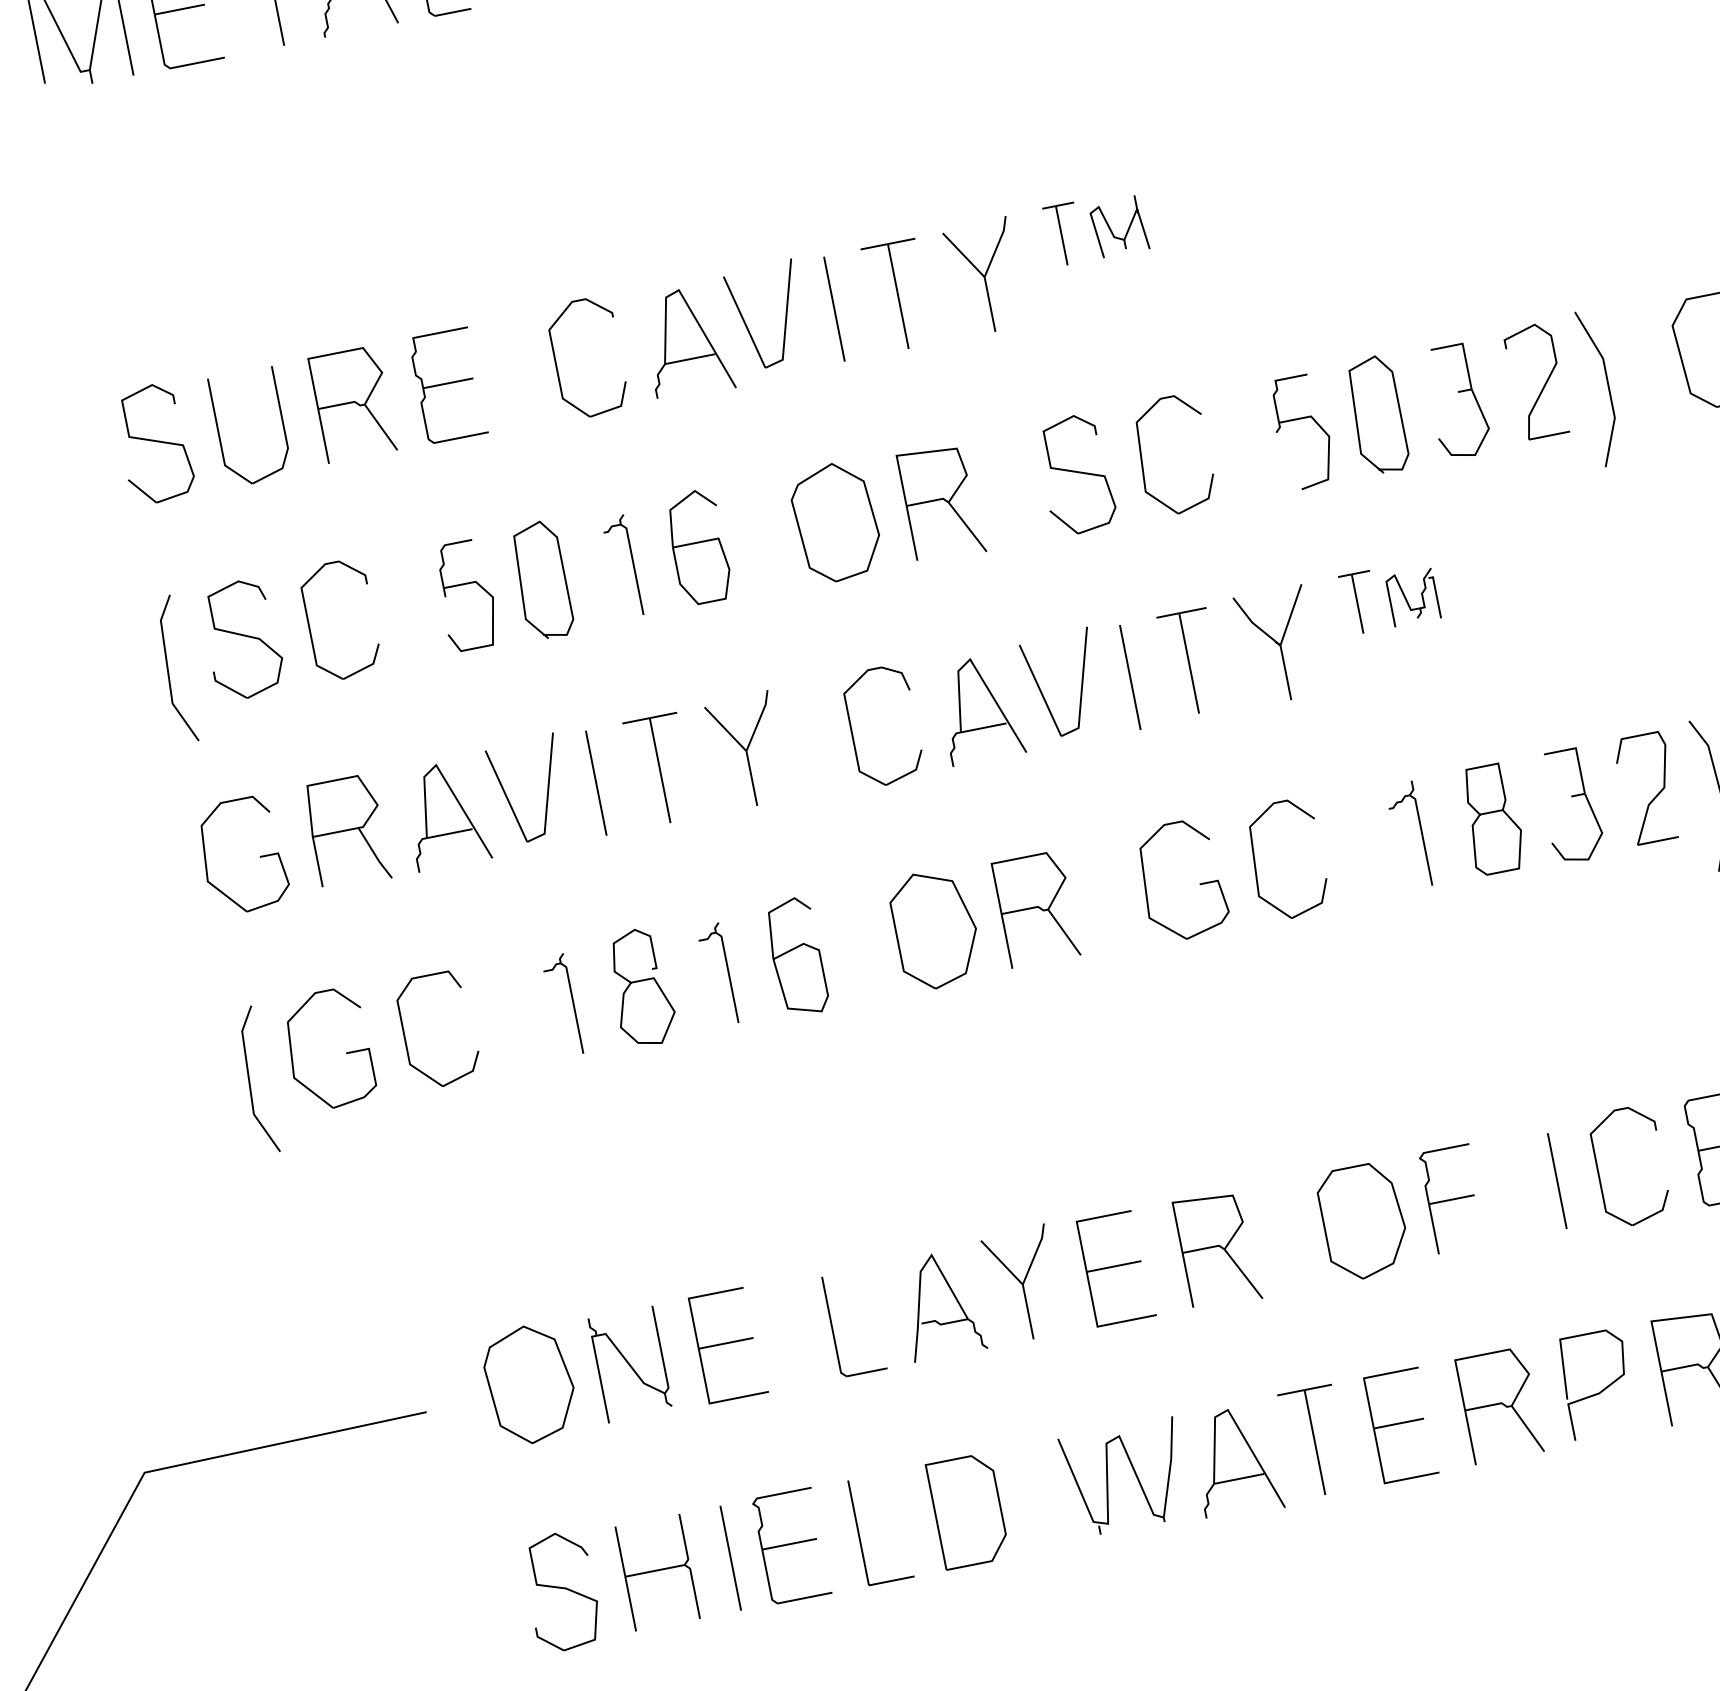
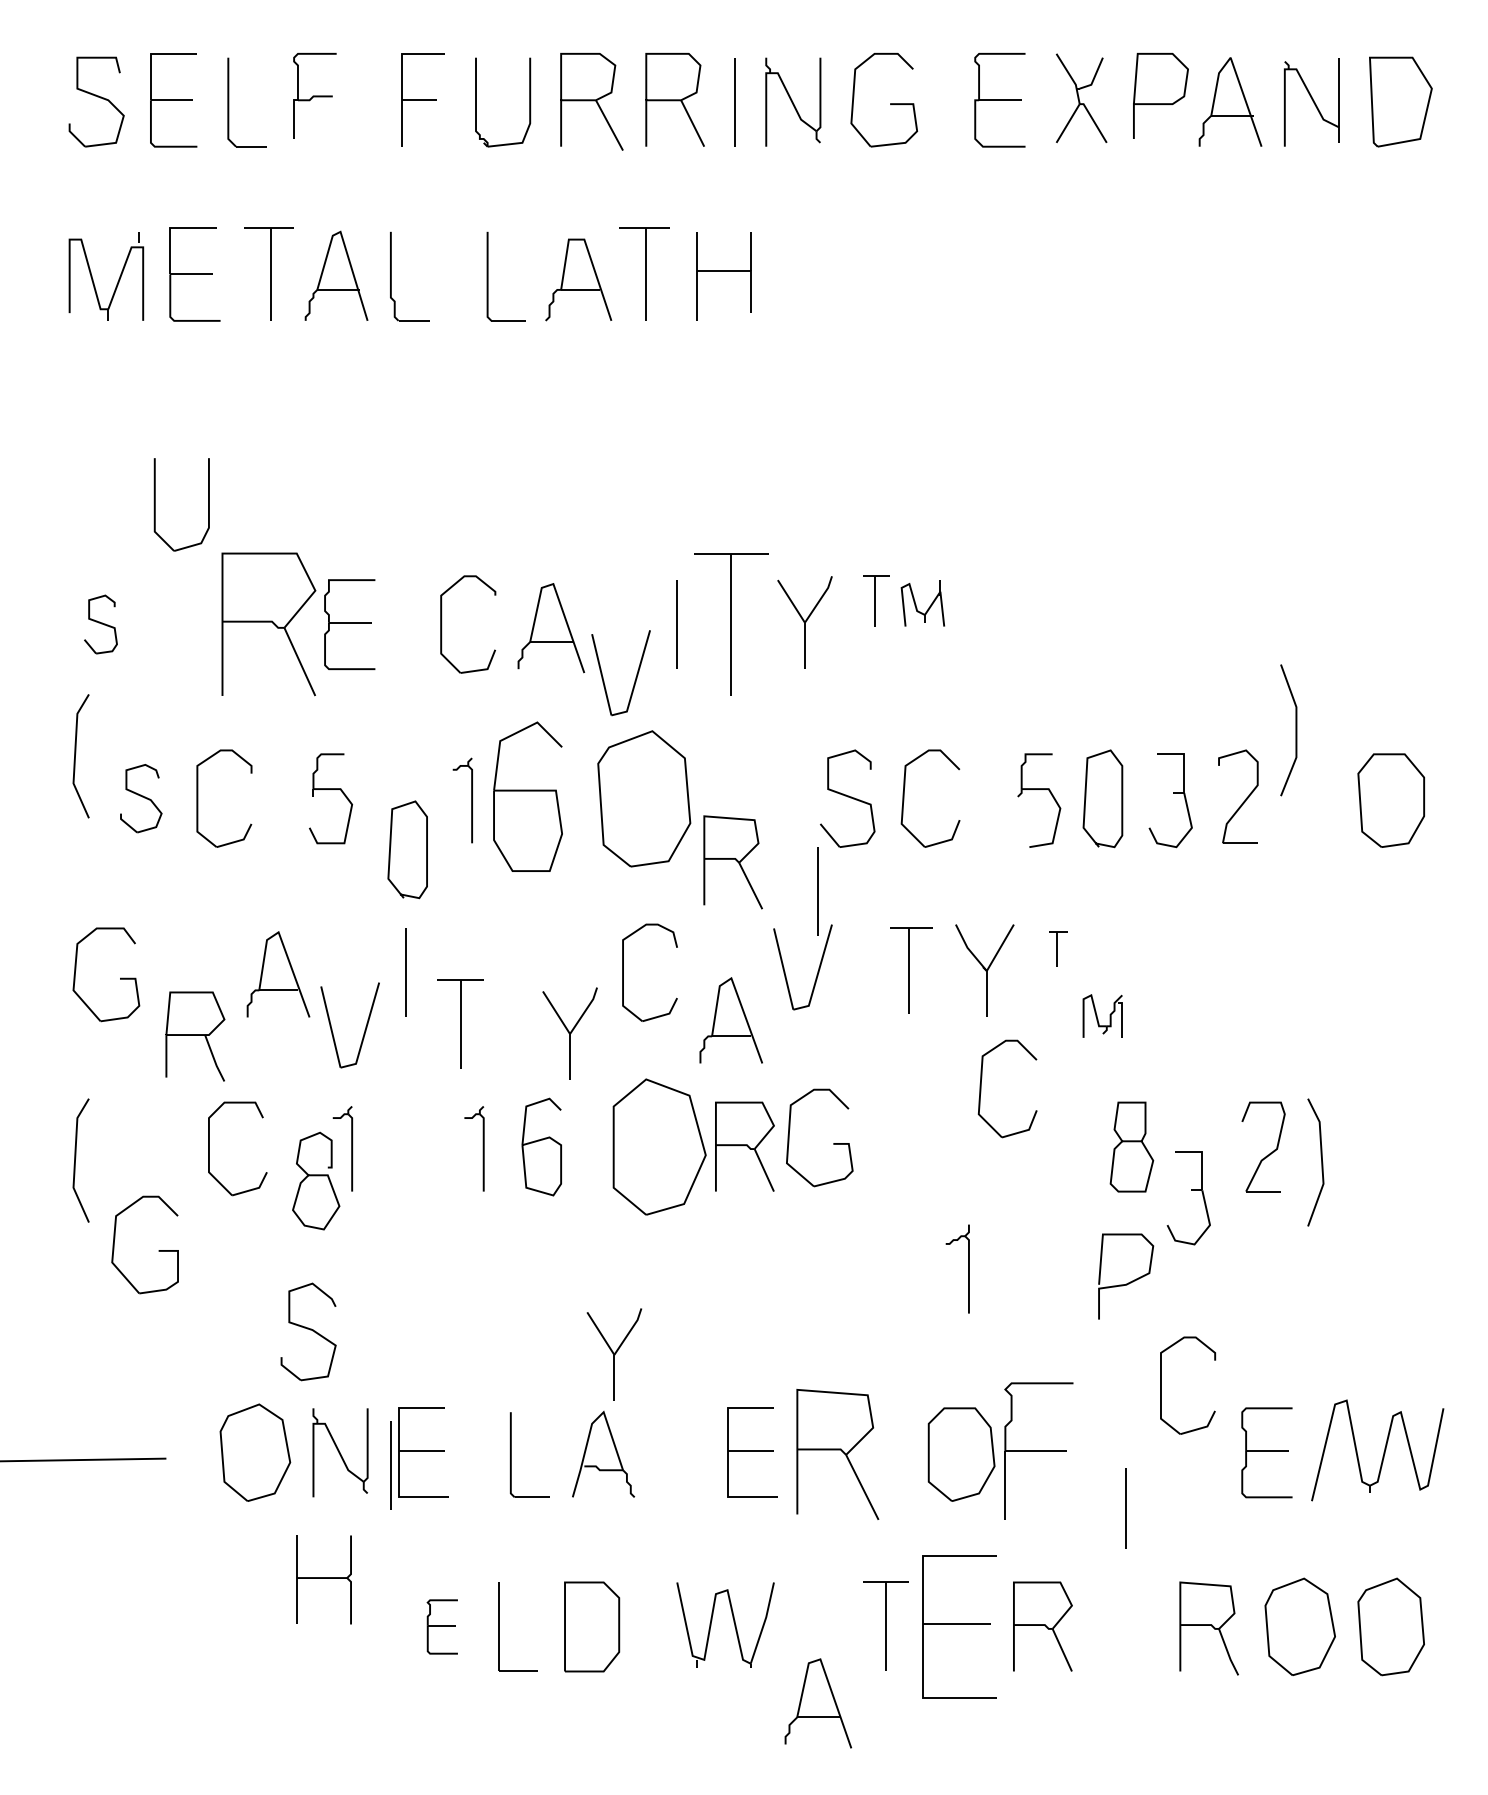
part: (898, 295) -> (731, 623), size x1.6
part: (784, 317) -> (635, 677), moved
line: (1607, 386) -> (1295, 730), moved
part: (352, 404) -> (268, 624), size x1.6
part: (219, 433) -> (155, 504), moved
part: (154, 443) -> (100, 624), size x0.6
part: (940, 503) -> (732, 862), moved
part: (836, 521) -> (644, 798), size x1.4
part: (699, 546) -> (528, 796), size x1.6
curve: (521, 580) -> (391, 846), moved
part: (1412, 596) -> (1102, 1015), moved
part: (1359, 603) -> (1058, 949), size x0.7
part: (243, 639) -> (141, 798), size x0.7
line: (169, 667) -> (76, 753), moved
line: (1129, 677) -> (817, 891), moved
part: (978, 709) -> (730, 1020), moved
part: (745, 750) -> (569, 1033), moved
part: (659, 768) -> (460, 1023), moved
part: (546, 791) -> (364, 1029), moved
part: (1572, 796) -> (1191, 1190), moved
part: (347, 831) -> (195, 1036), moved
part: (1421, 832) -> (968, 1268), moved
part: (1256, 865) -> (981, 1088), moved
part: (1199, 883) -> (833, 1143), moved
part: (935, 928) -> (659, 1146), size x1.4
curve: (640, 982) -> (316, 1176), moved
part: (345, 1052) -> (158, 1250), moved
part: (1598, 1172) -> (1161, 1385), moved
line: (1556, 1180) -> (1125, 1508), moved
part: (1453, 1197) -> (1038, 1449), size x1.6
part: (1217, 1250) -> (837, 1454), size x1.4
part: (1022, 1284) -> (614, 1354), moved
curve: (1601, 1390) -> (1128, 1282), moved
part: (1401, 1424) -> (959, 1626), size x1.6
part: (1234, 1462) -> (817, 1703), moved
part: (791, 1545) -> (442, 1626), size x0.6
line: (730, 1557) -> (390, 1465), moved
part: (657, 1572) -> (323, 1579), moved
part: (561, 1591) -> (308, 1331), moved

